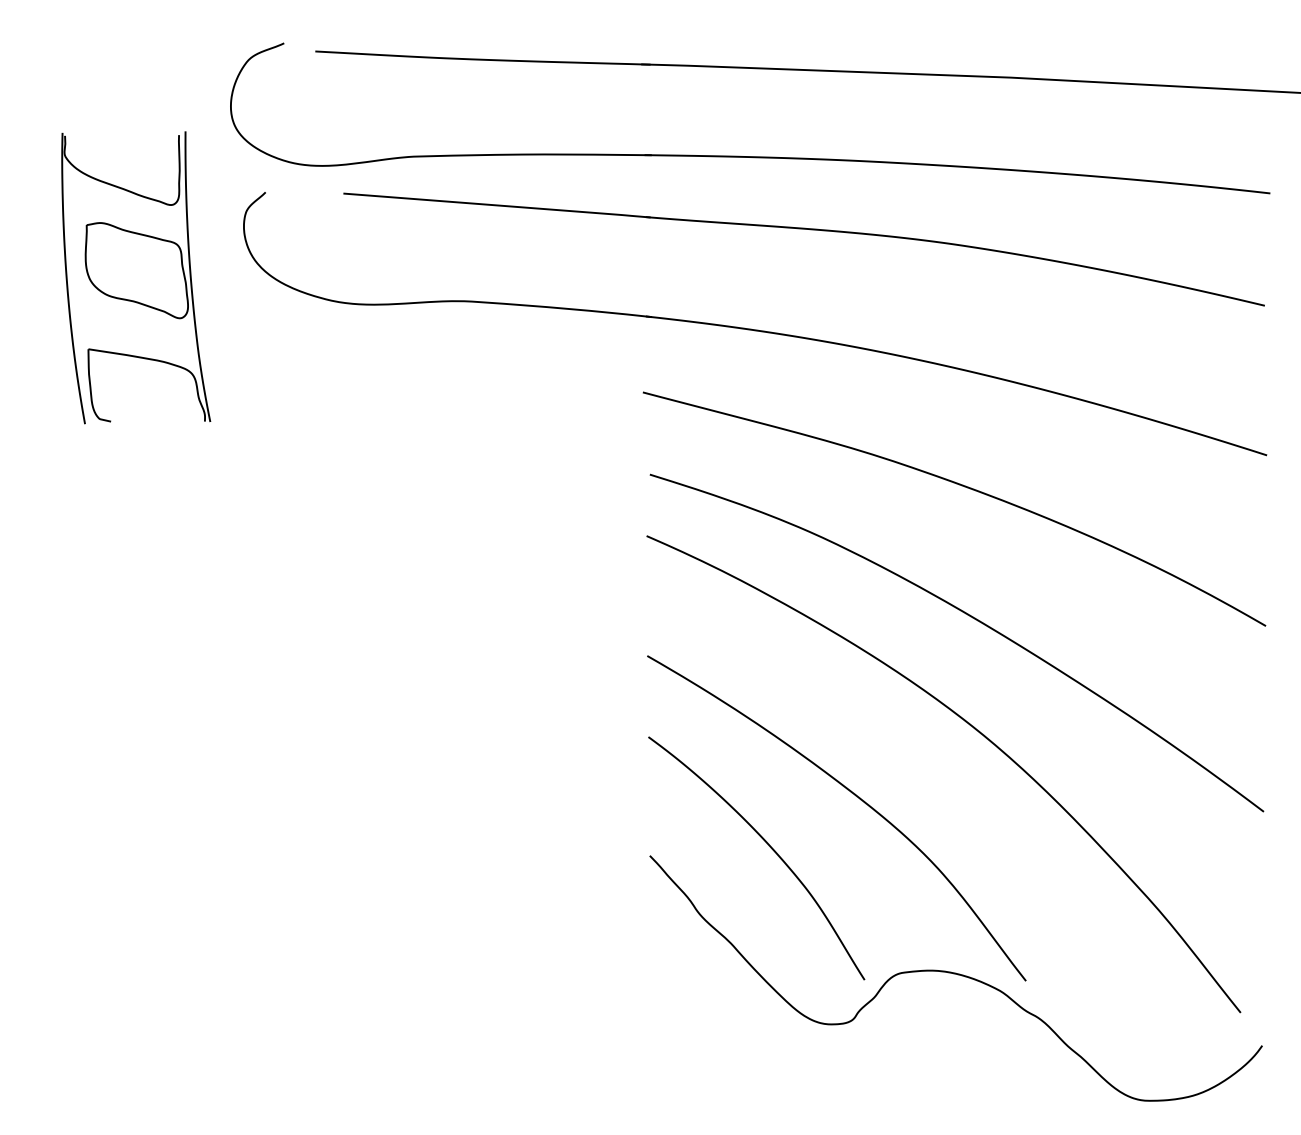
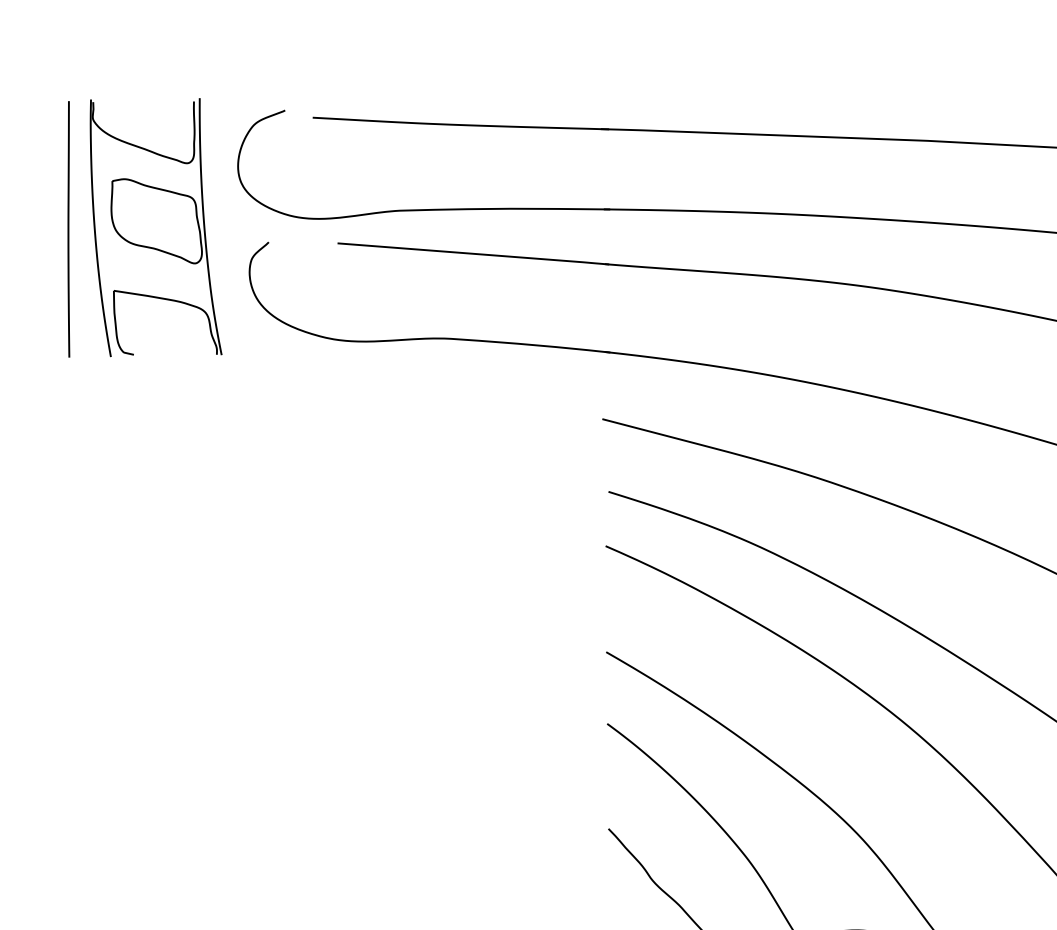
line: (39, 177) -> (68, 229), added
part: (136, 277) -> (156, 227), moved

